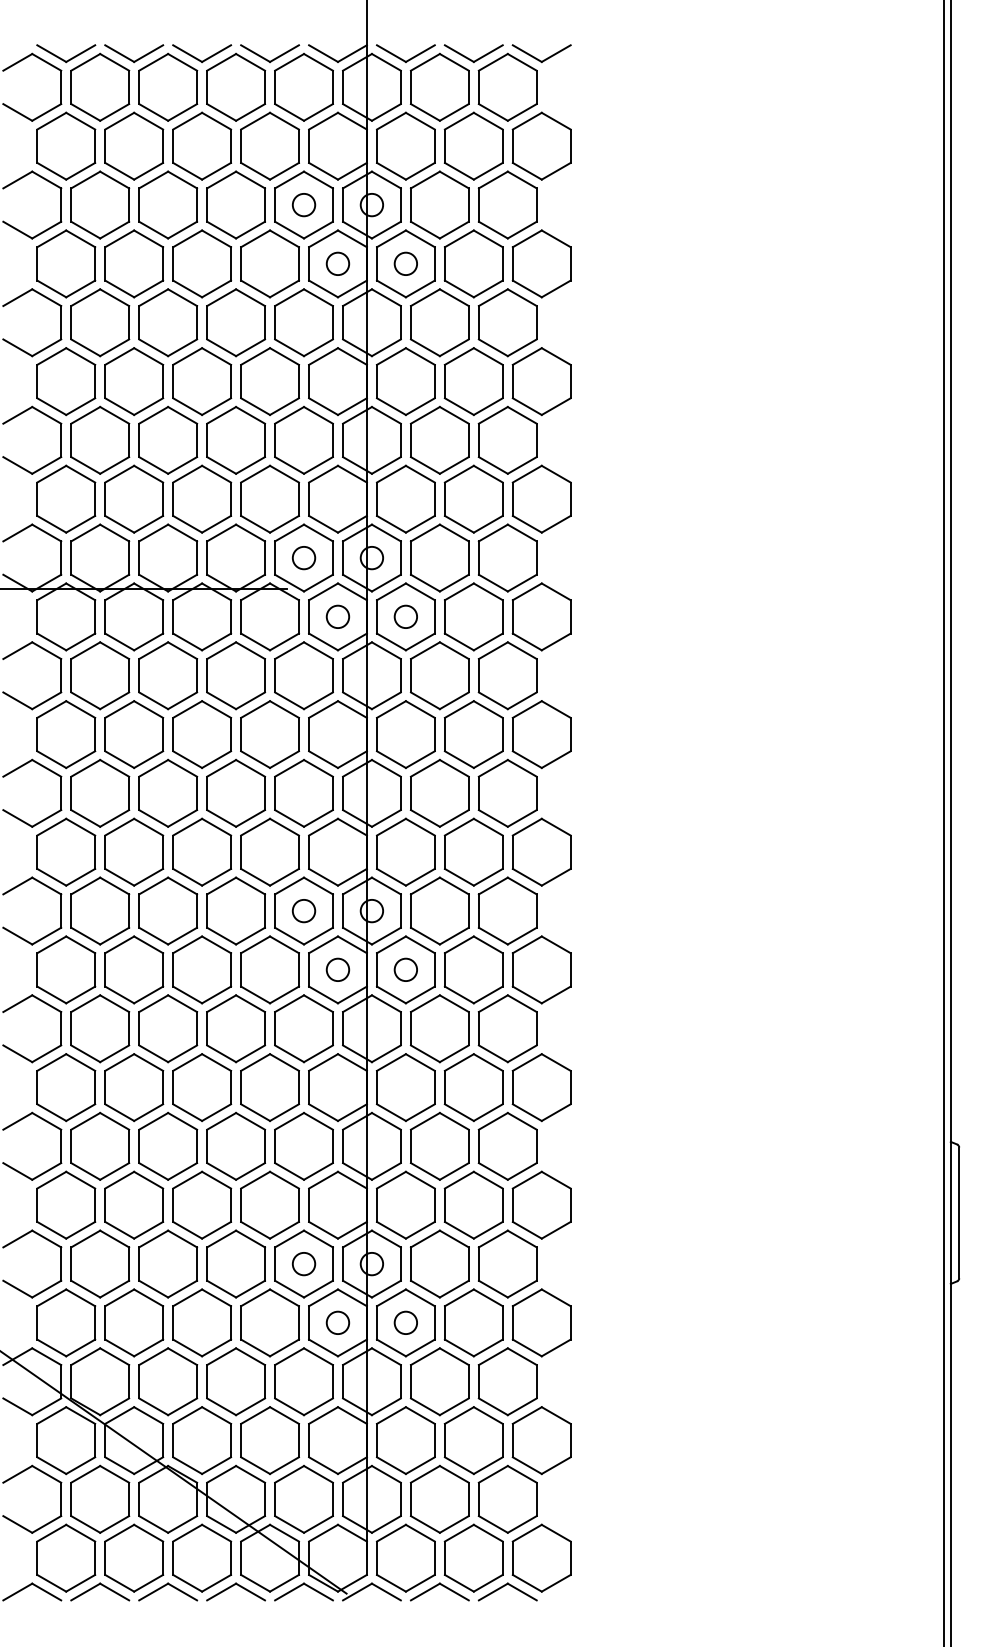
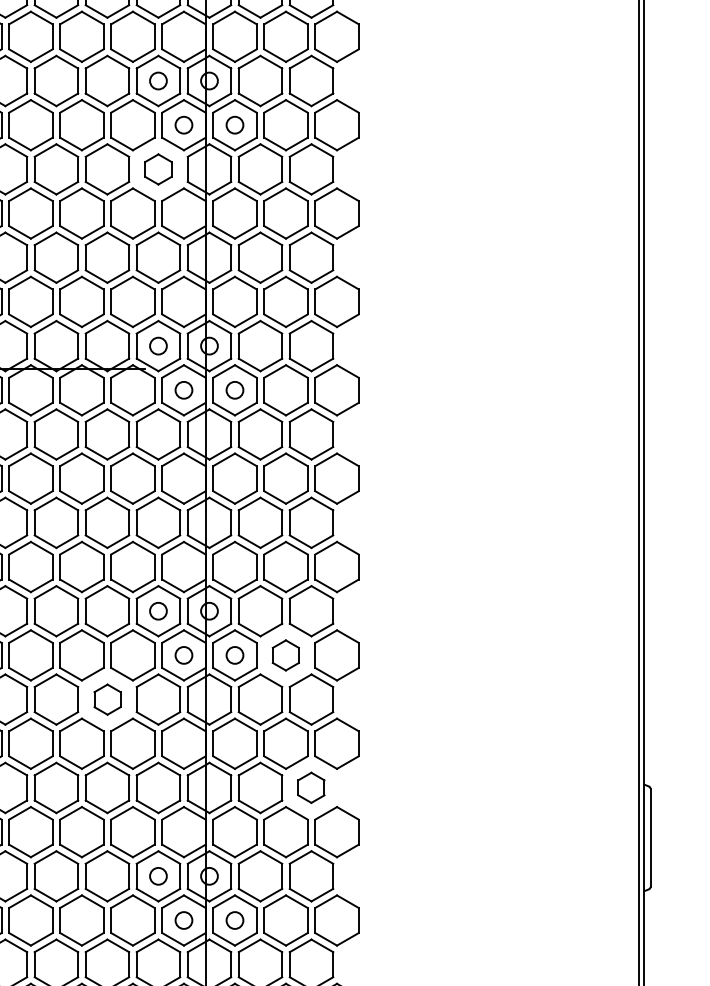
part: (303, 322) -> (158, 169), size x0.6
part: (473, 969) -> (285, 655), size x0.6
part: (236, 1028) -> (107, 699), size x0.6
part: (507, 1145) -> (311, 787), size x0.6

